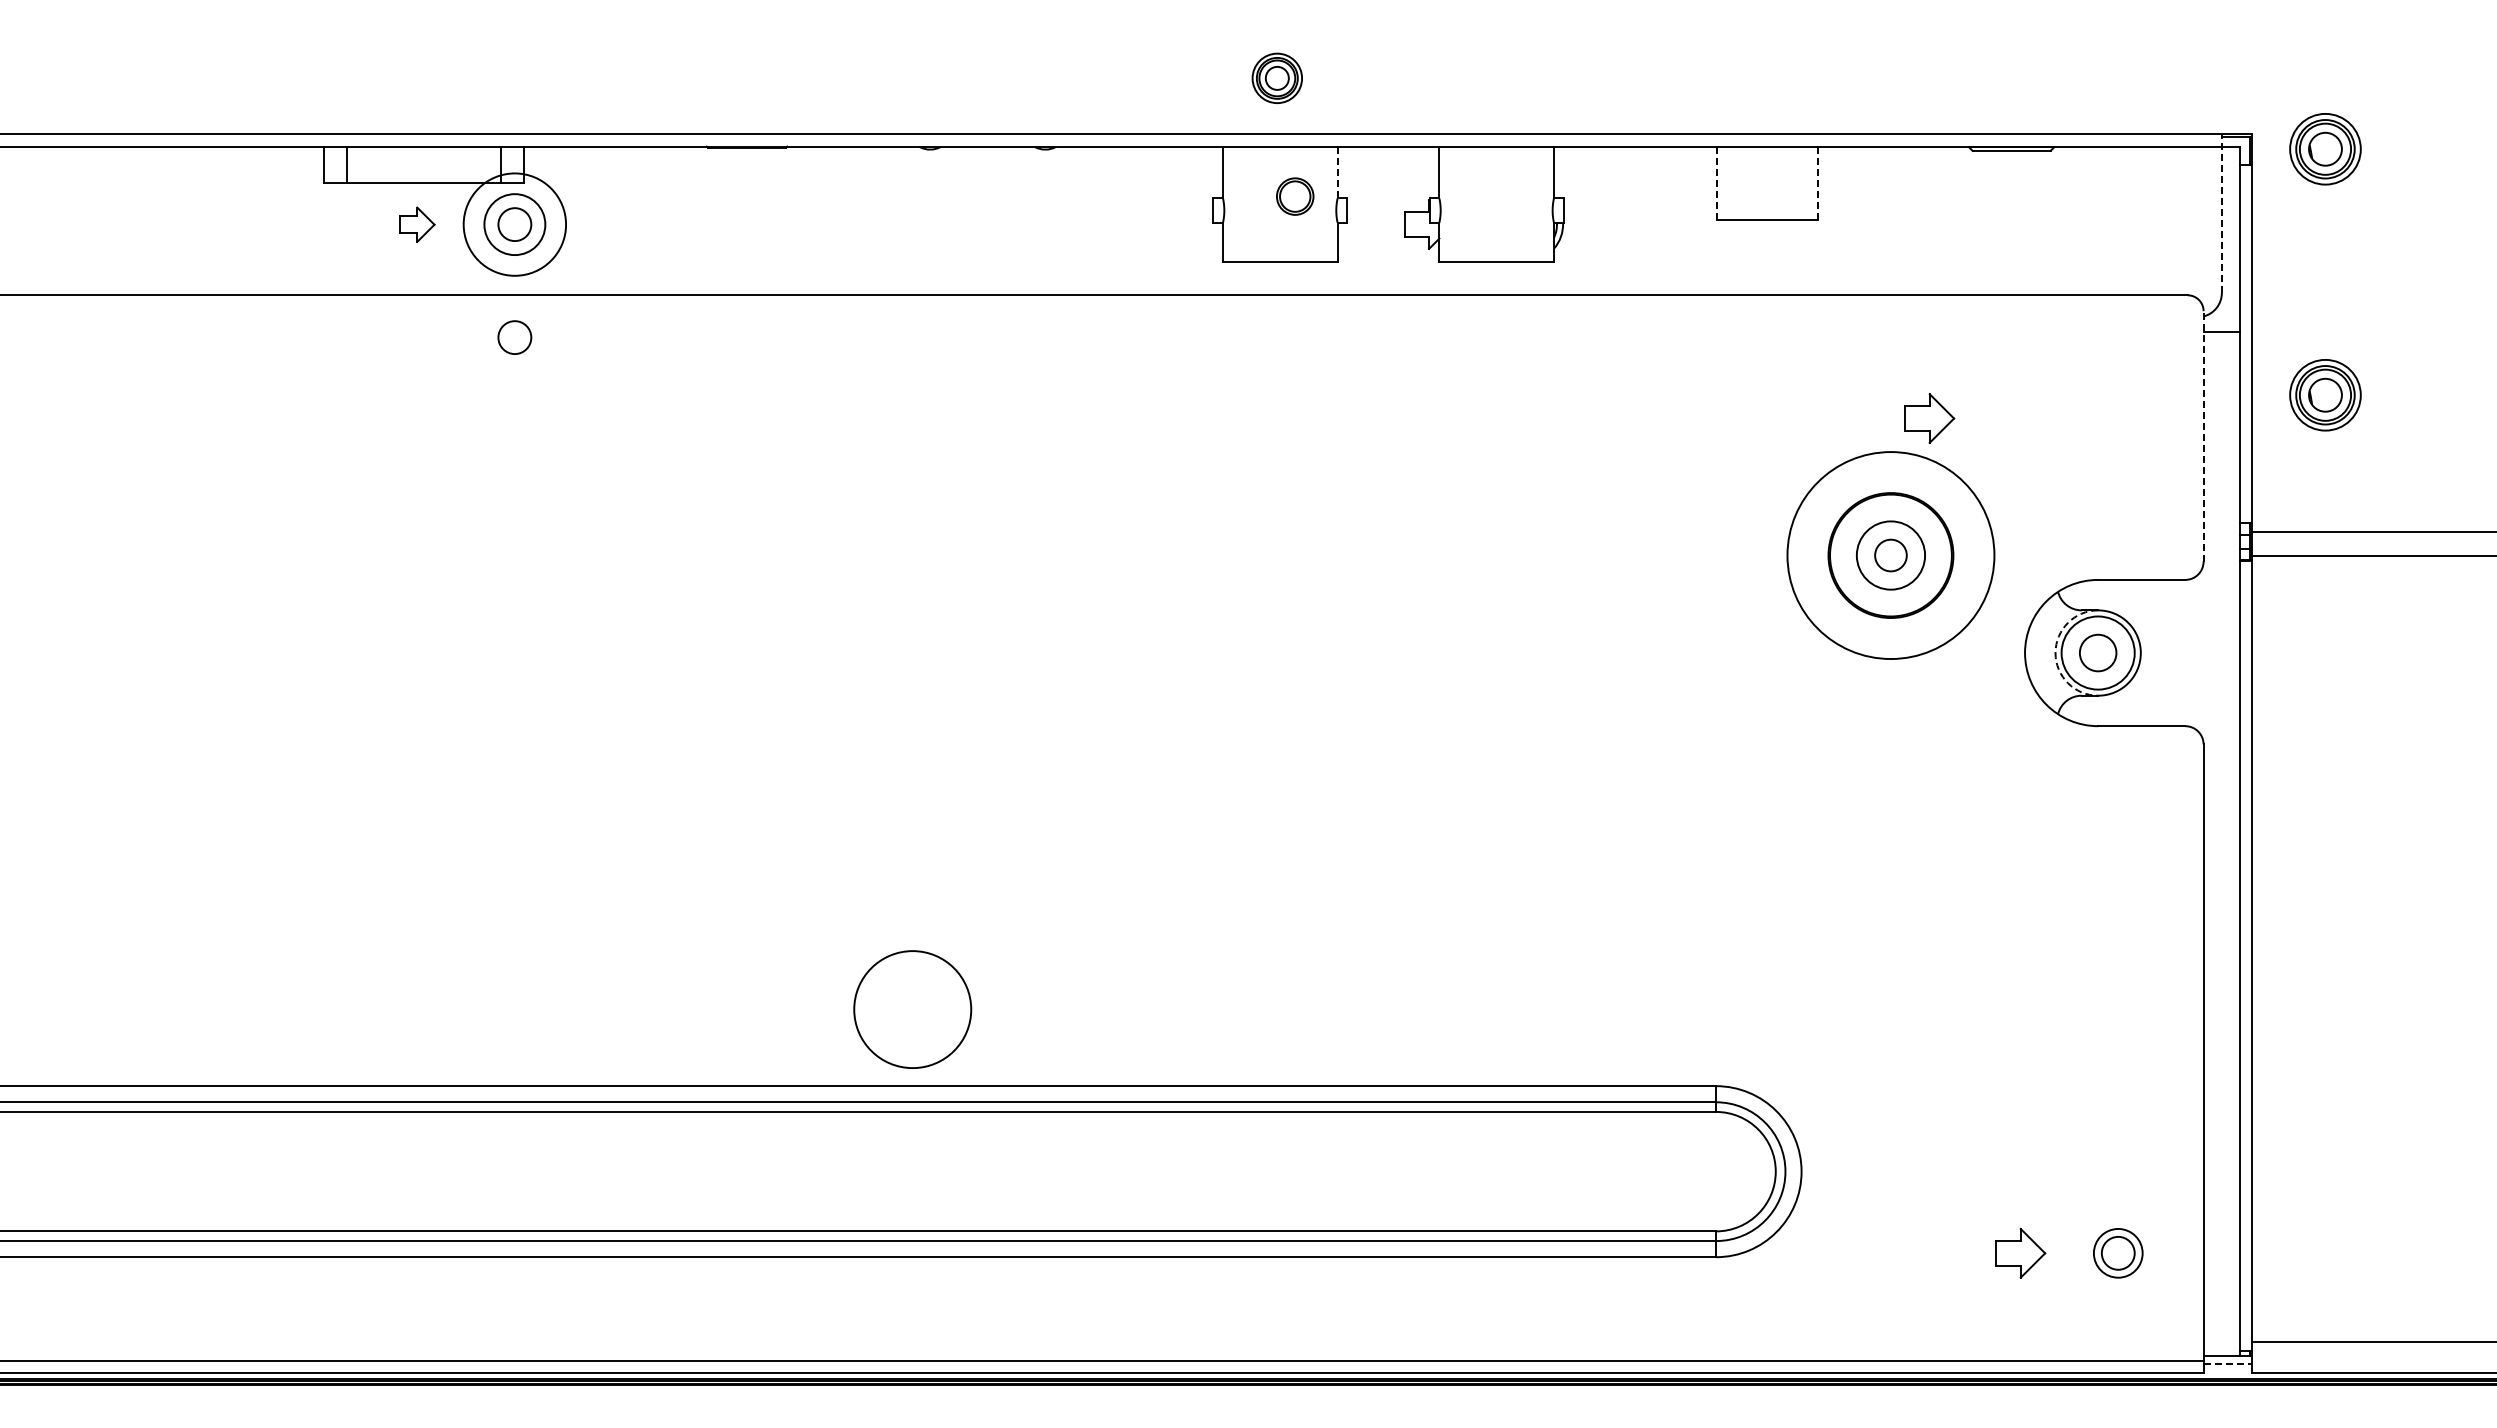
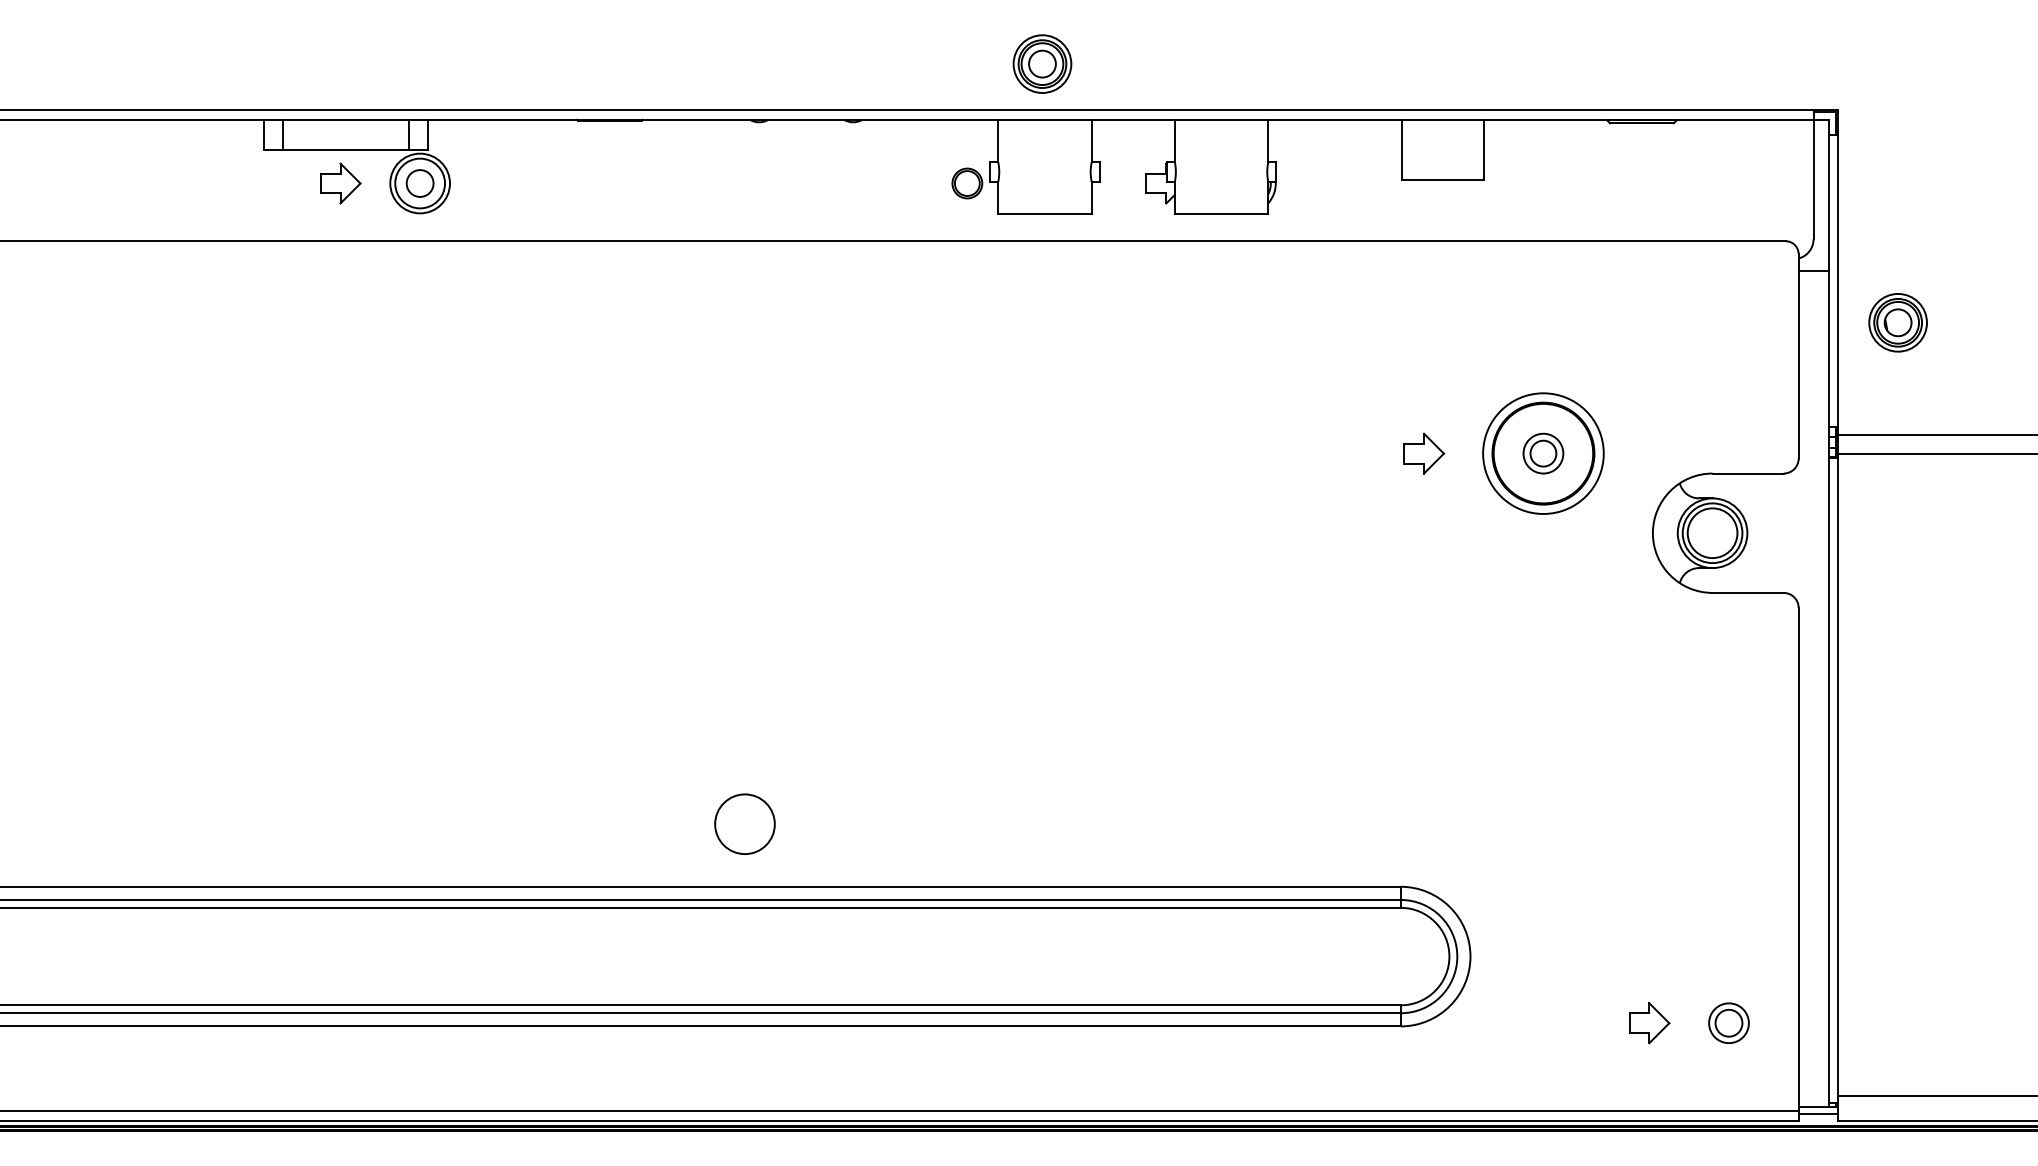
part: (1277, 78) -> (1042, 64), size x1.43
part: (2325, 149) -> (1898, 122), removed
line: (1337, 172) -> (1091, 140), dashed -> solid
line: (1717, 183) -> (1401, 149), dashed -> solid
line: (1818, 183) -> (1484, 149), dashed -> solid
part: (1295, 196) -> (967, 183), moved
line: (2221, 213) -> (1813, 174), dashed -> solid
part: (417, 224) -> (340, 183), size x1.43
circle: (514, 224) -> (419, 183), size x0.71
circle: (514, 337) -> (419, 275), removed
part: (1929, 418) -> (1423, 453), moved
line: (2203, 435) -> (1798, 355), dashed -> solid
circle: (1890, 555) -> (1543, 453), size x0.71
circle: (1890, 555) -> (1543, 453), size x0.71
circle: (2097, 652) -> (1712, 532), size x1.67
arc: (2055, 653) -> (1677, 533), dashed -> solid
circle: (912, 1009) -> (744, 824), size x0.62
line: (2228, 1364) -> (1818, 1114), dashed -> solid

